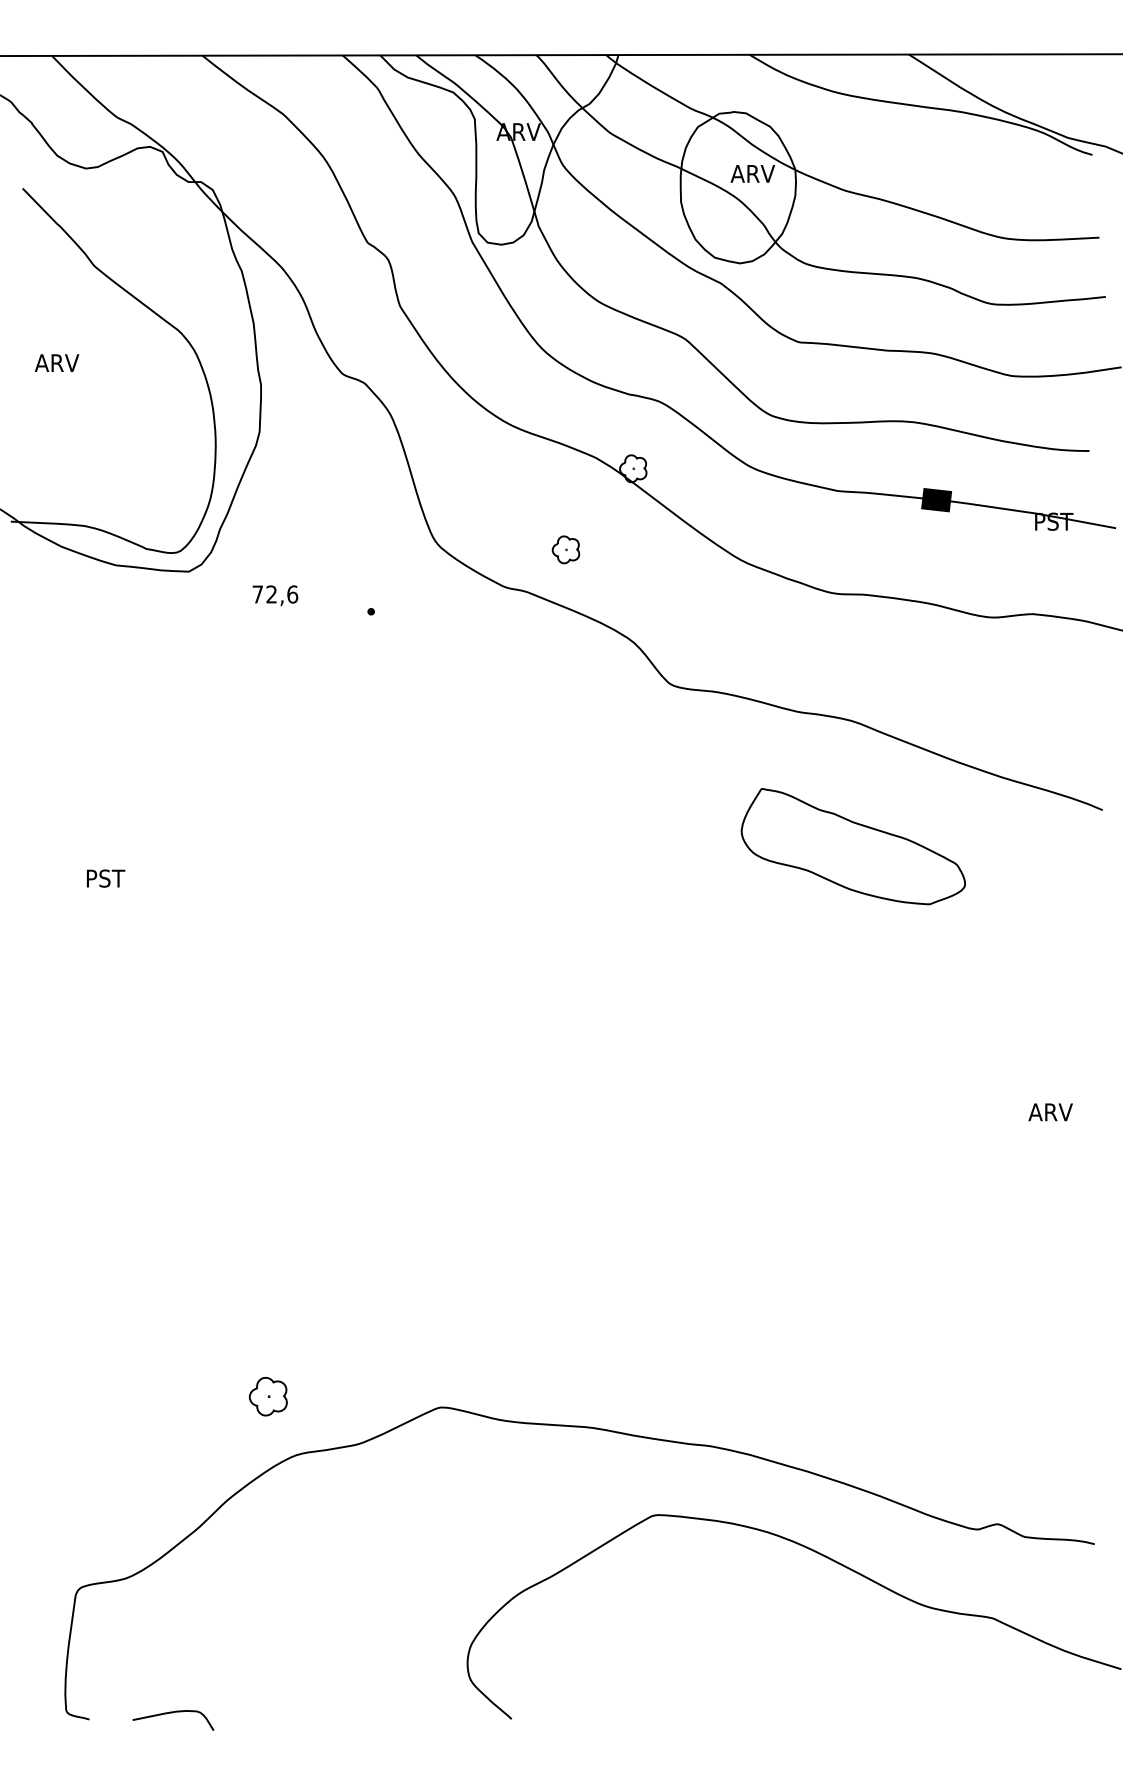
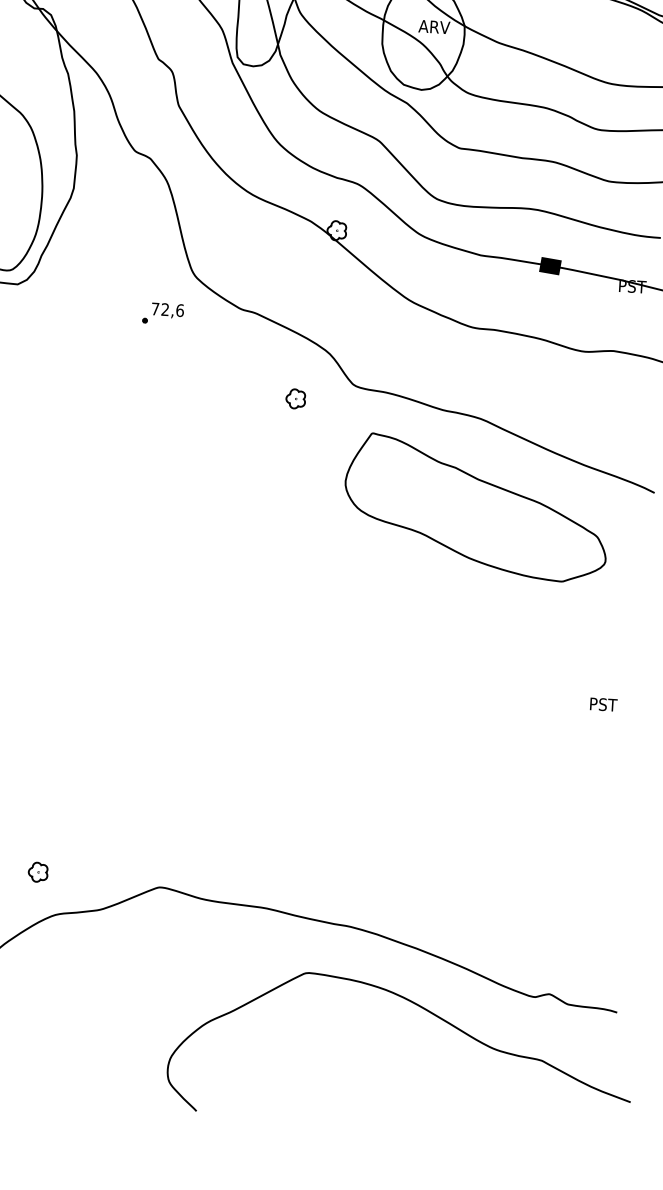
part: (565, 549) -> (295, 398), moved
text: (275, 595) -> (167, 310), moved
part: (853, 846) -> (476, 507), size x1.67
text: (1050, 1112) -> (604, 704), ARV -> PST
part: (268, 1396) -> (38, 872), size x0.71

